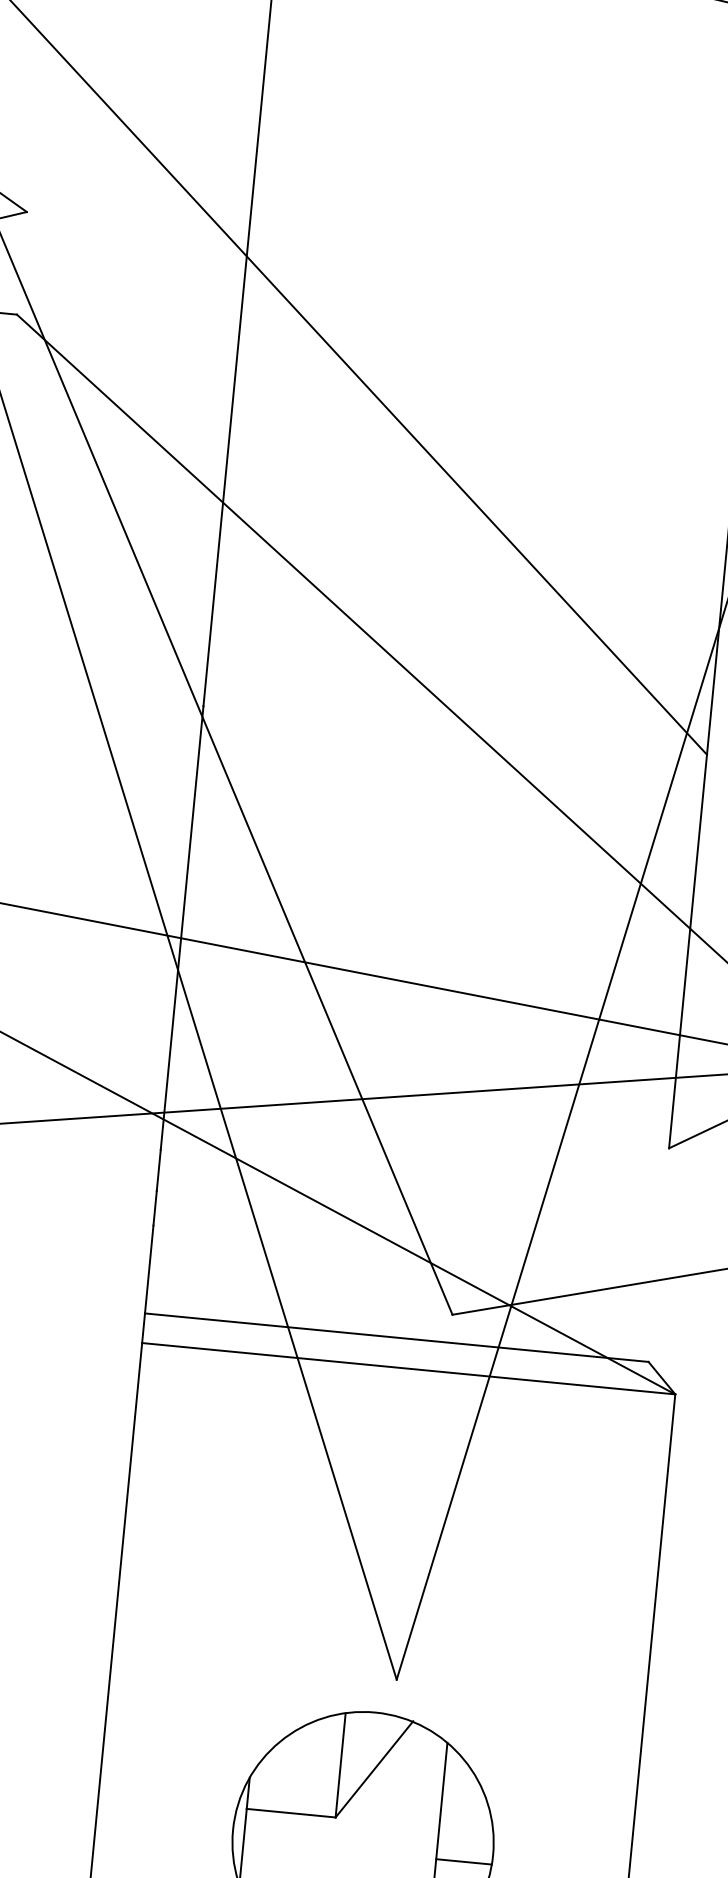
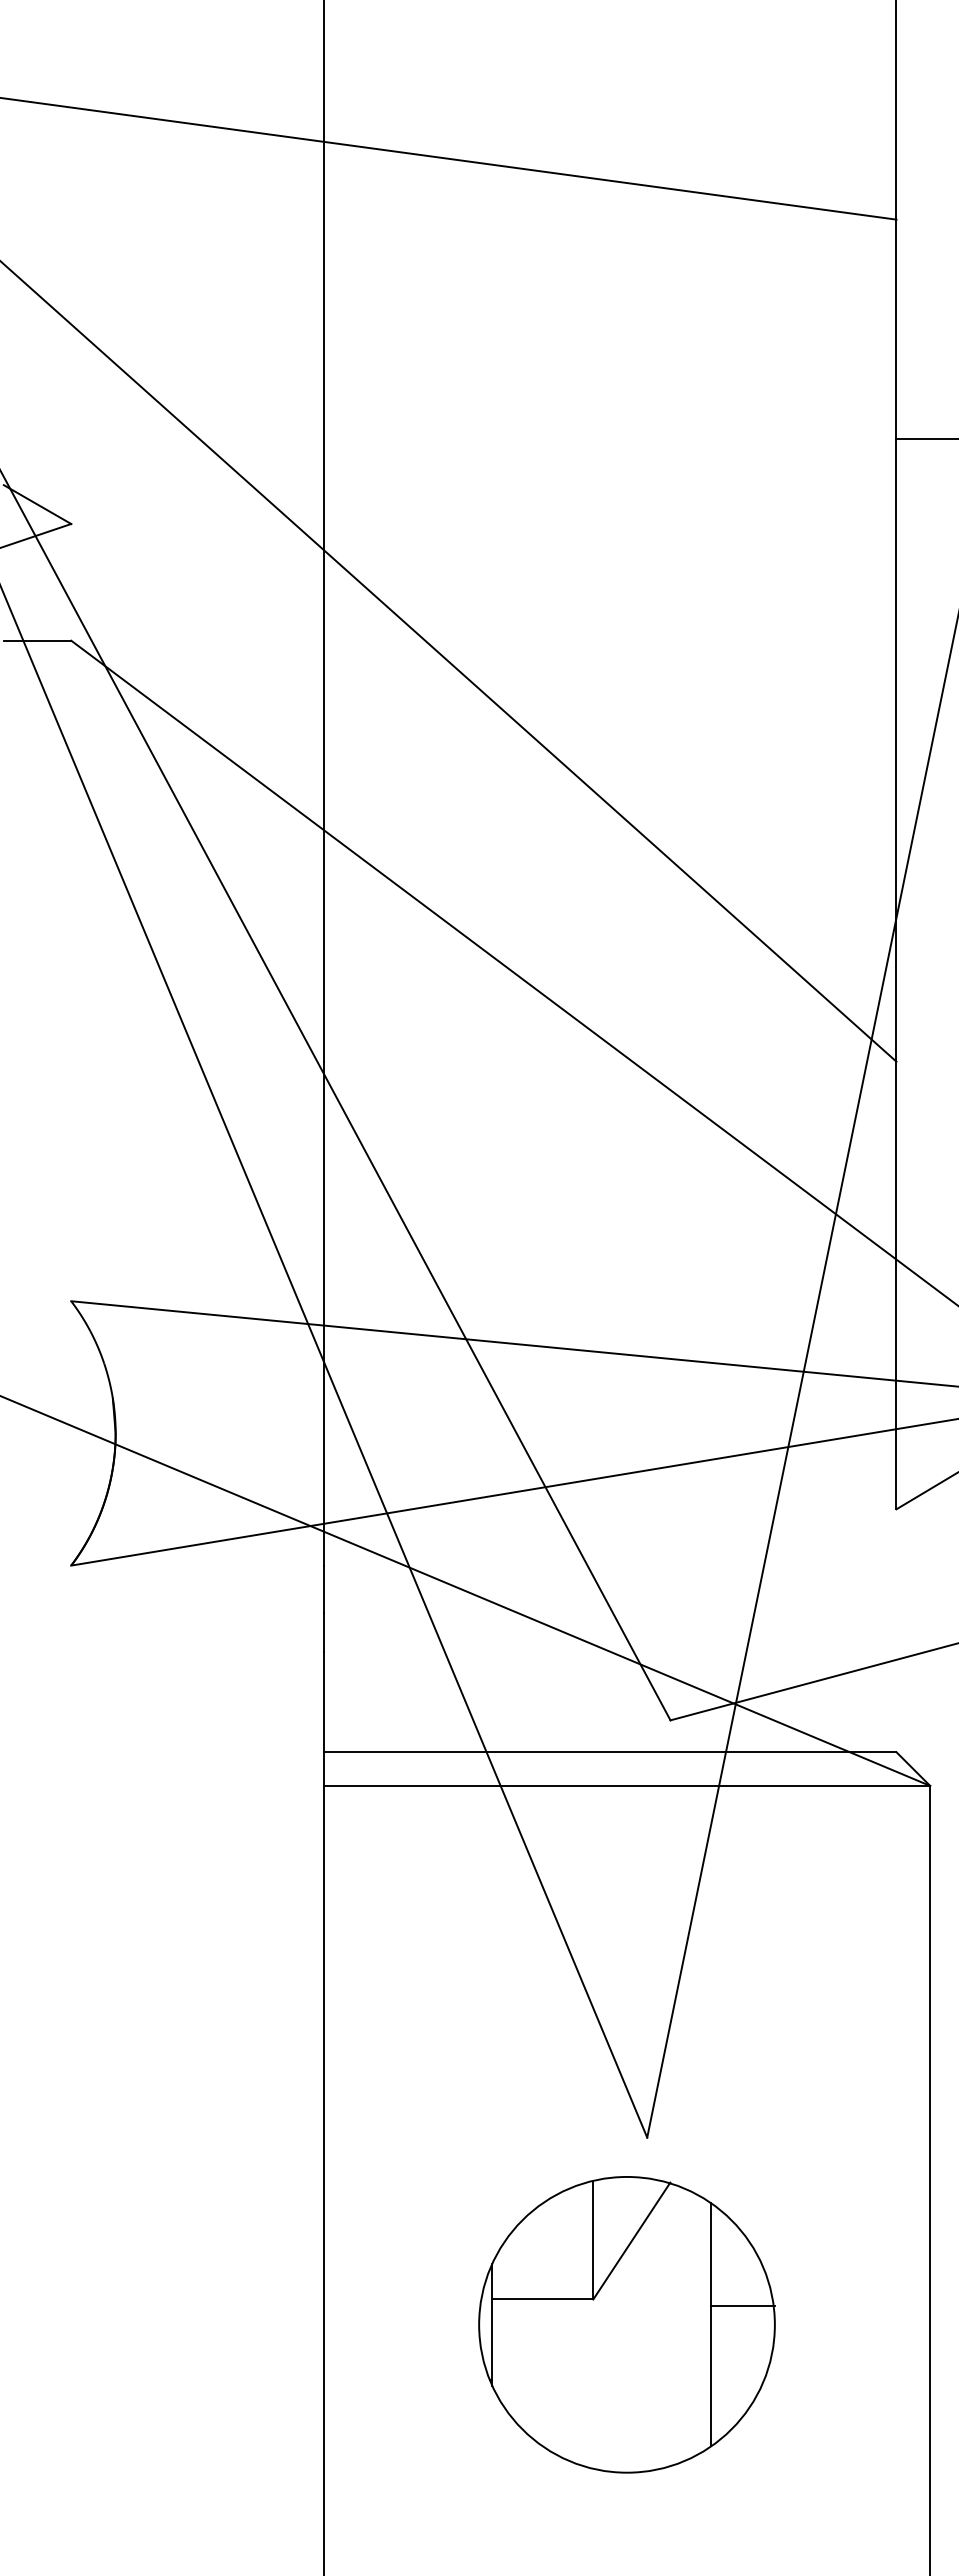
line: (463, 1861) -> (742, 2305), moved

